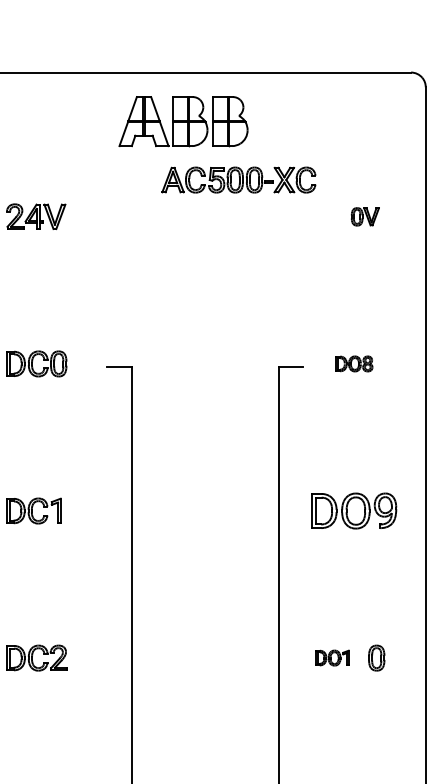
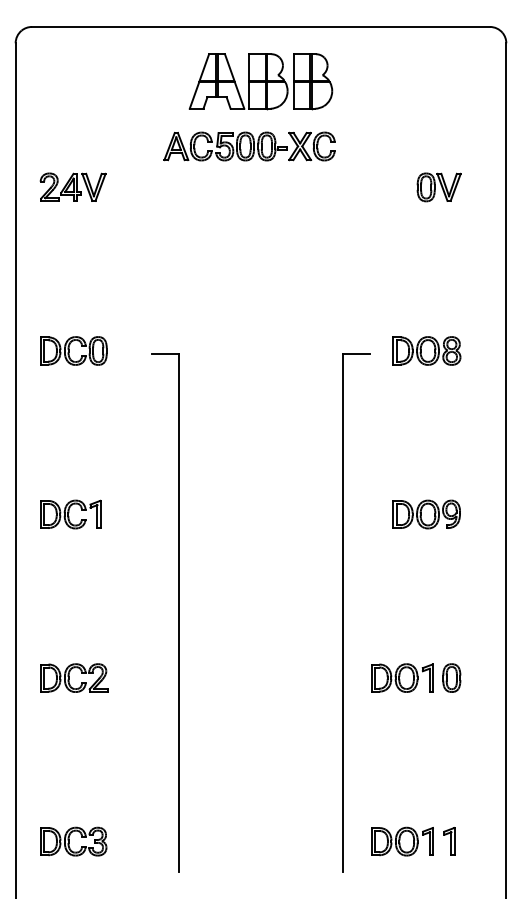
part: (183, 121) -> (260, 81), moved
part: (238, 180) -> (249, 146), moved
part: (364, 216) -> (438, 187), size x1.43
part: (353, 363) -> (426, 350), size x1.67
part: (353, 511) -> (426, 514), size x0.71
part: (332, 657) -> (402, 677), size x1.67

